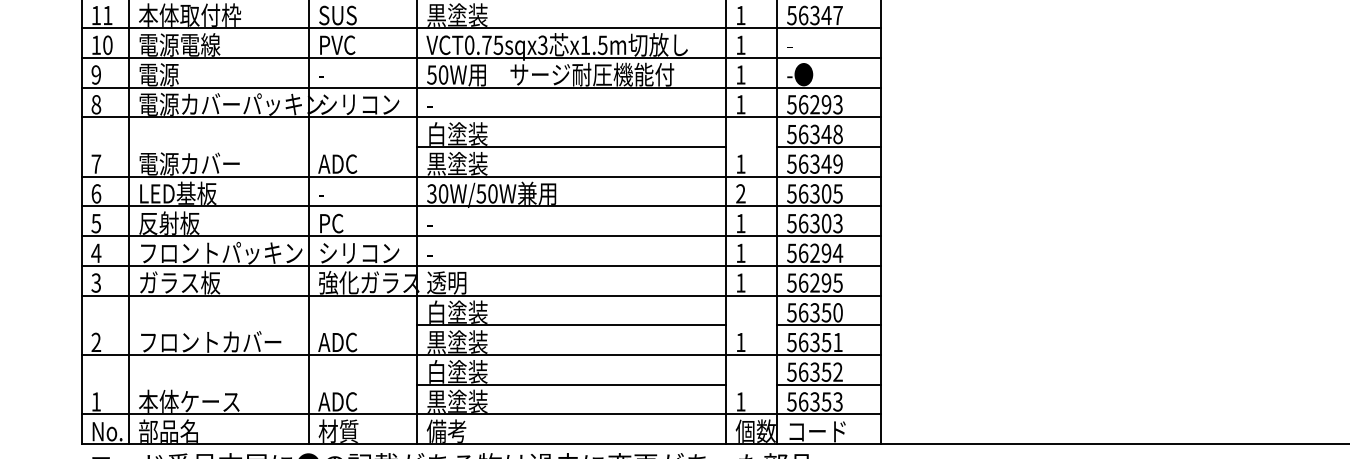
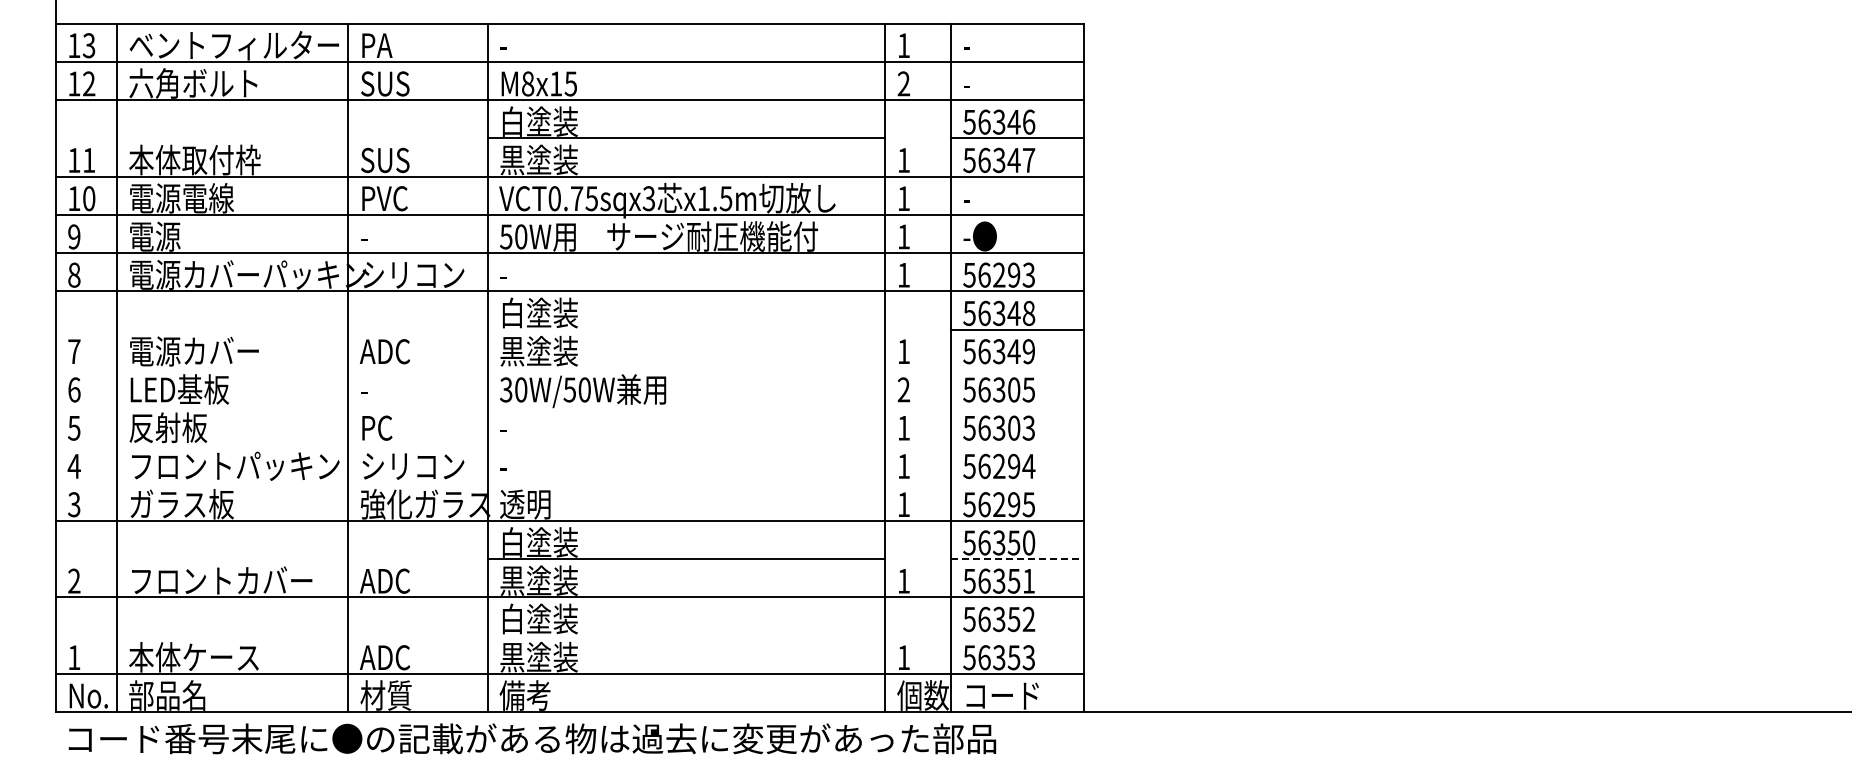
line: (571, 146) -> (686, 329), removed
line: (481, 176) -> (569, 367), removed
line: (481, 206) -> (569, 406), removed
line: (481, 236) -> (569, 444), removed
line: (481, 265) -> (569, 482), removed
line: (829, 325) -> (1017, 559), solid -> dashed
line: (571, 384) -> (686, 635), removed
line: (828, 384) -> (1016, 635), removed

